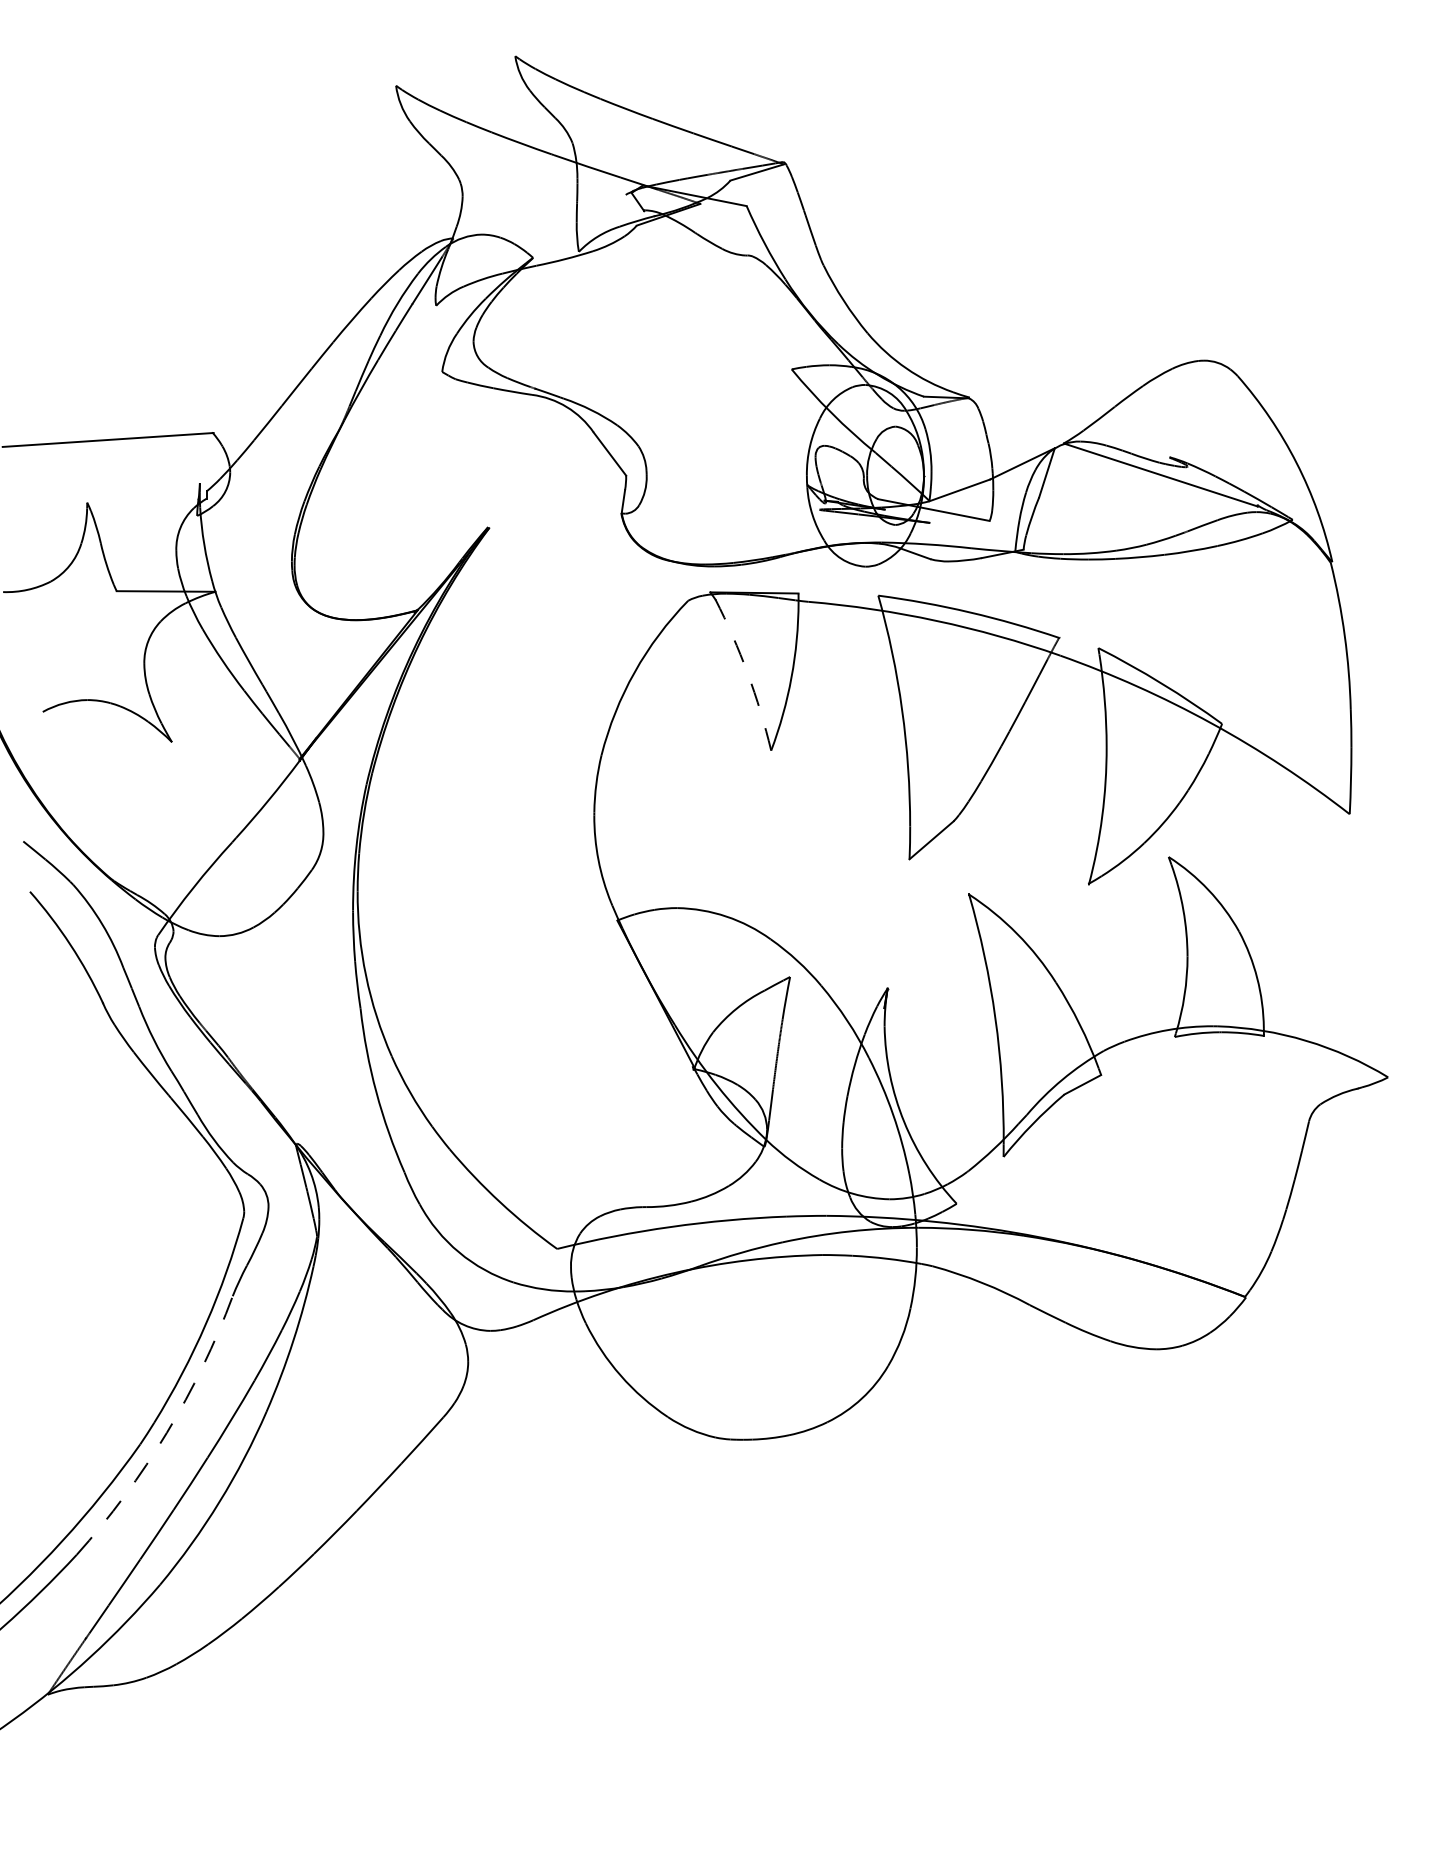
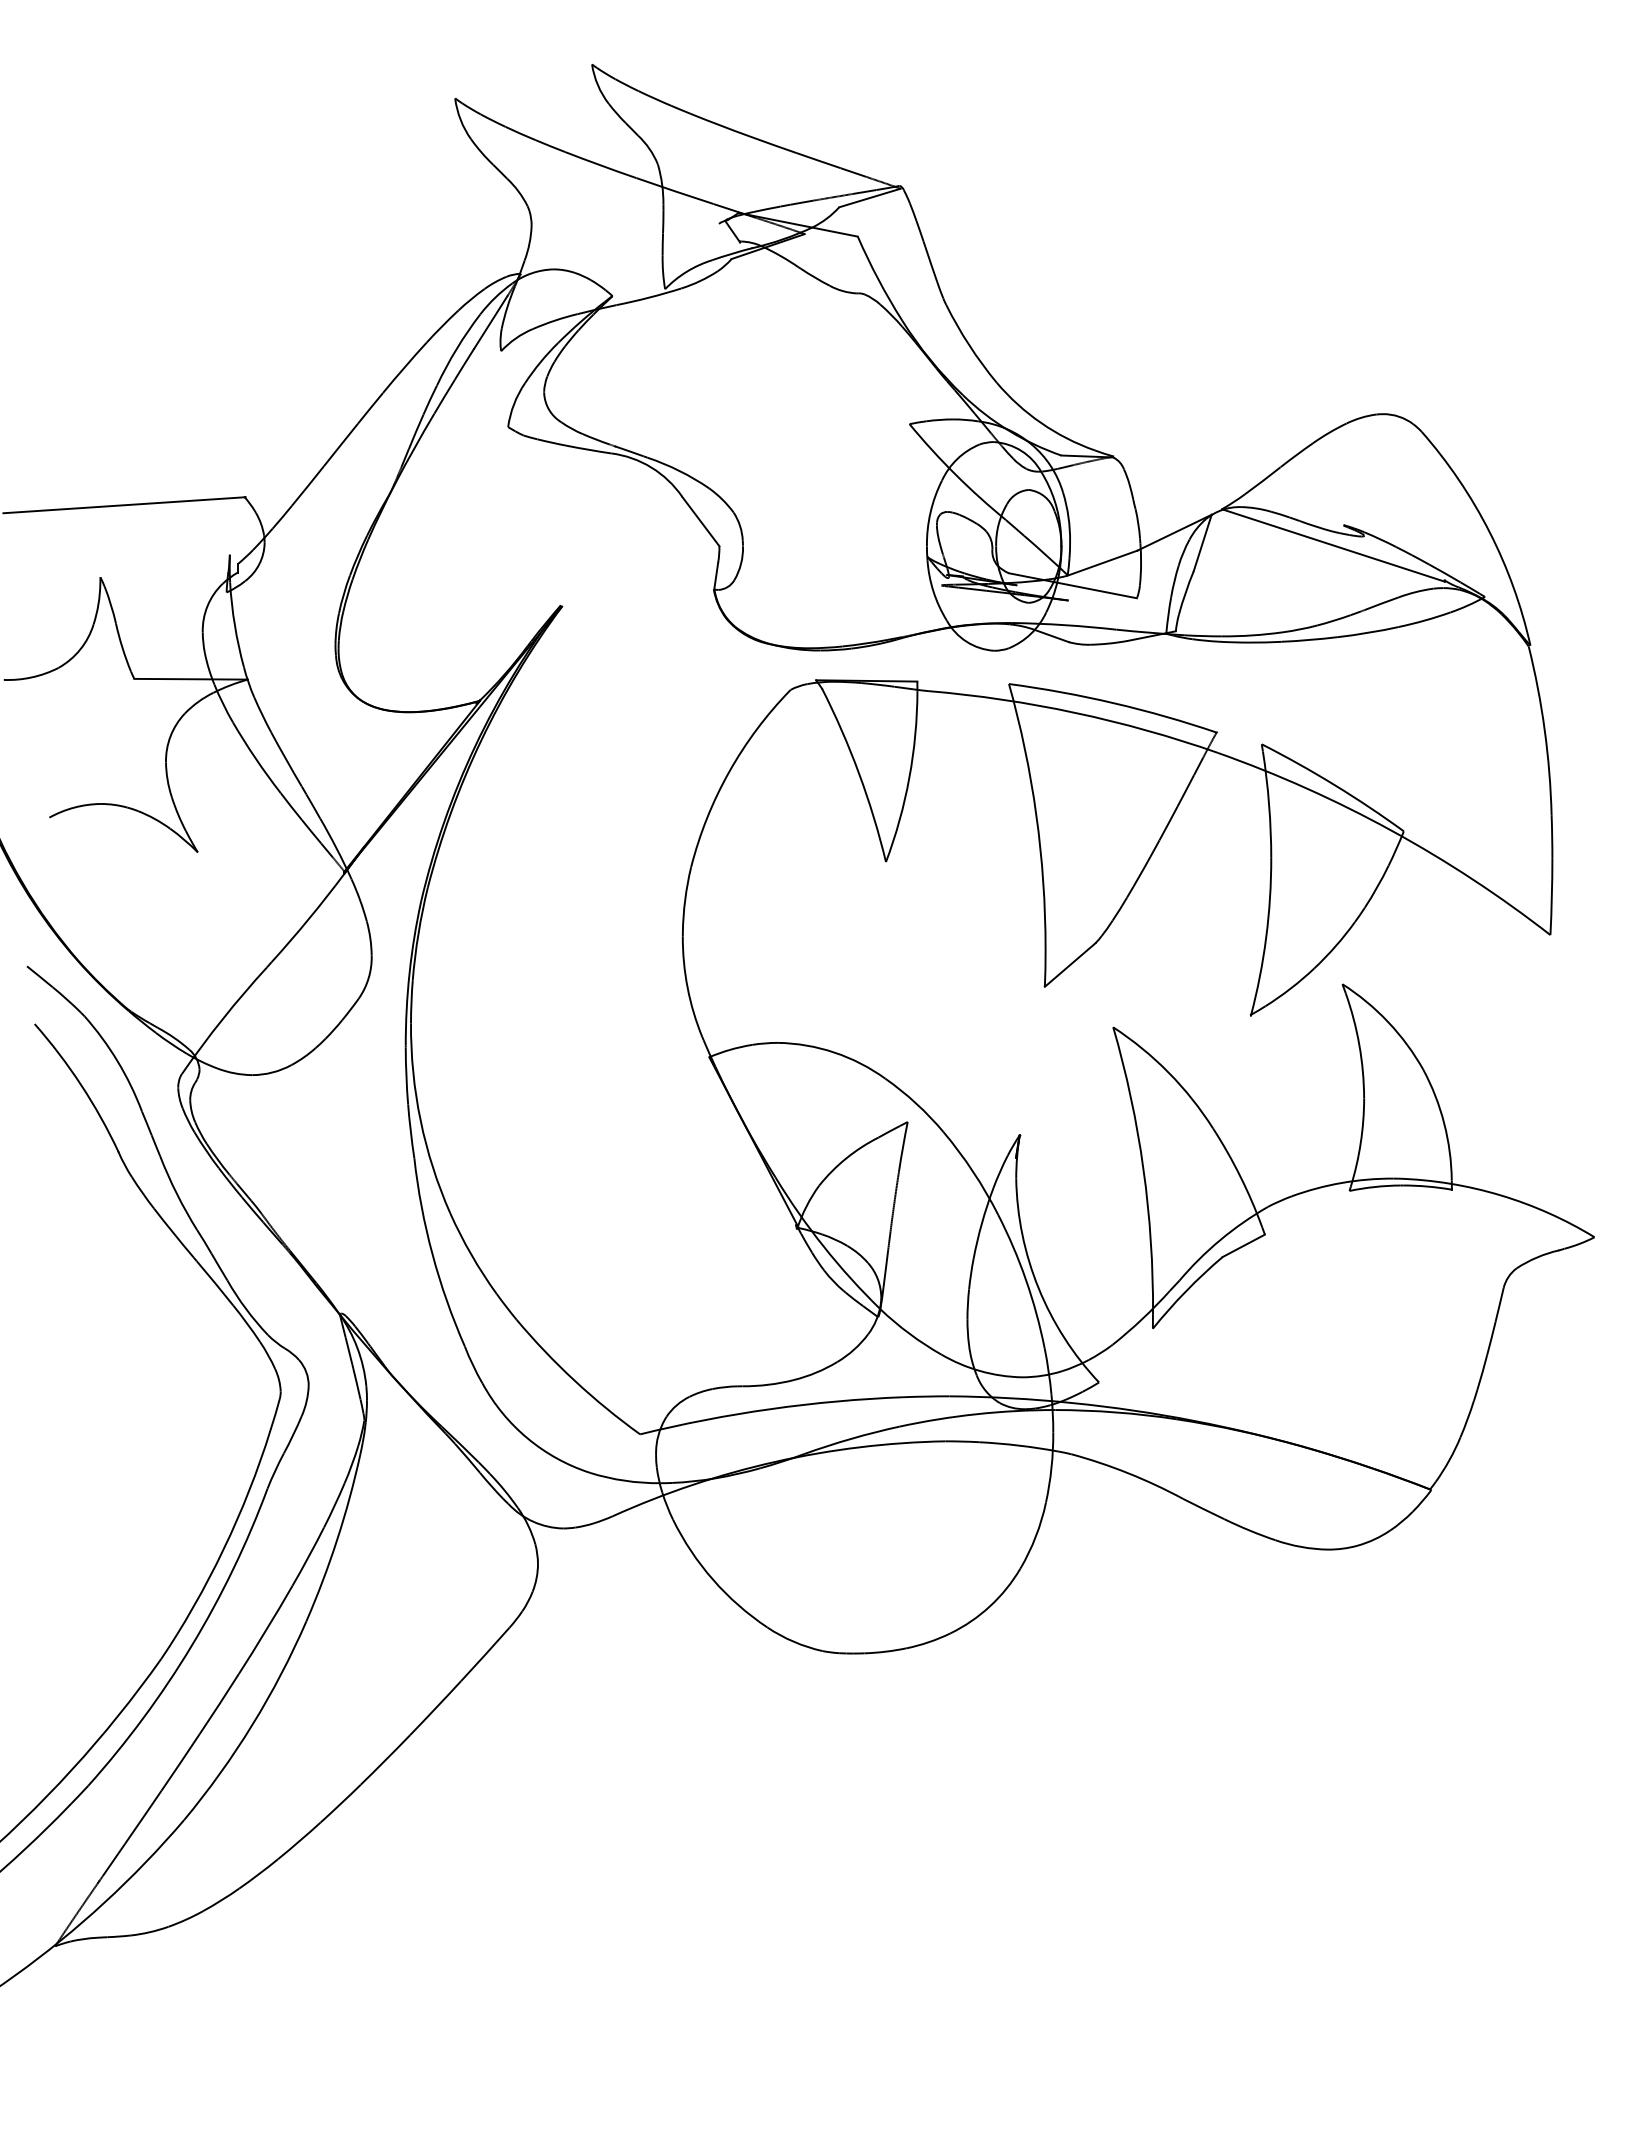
arc: (747, 673) -> (858, 773), dashed -> solid
arc: (166, 1432) -> (191, 1645), dashed -> solid

